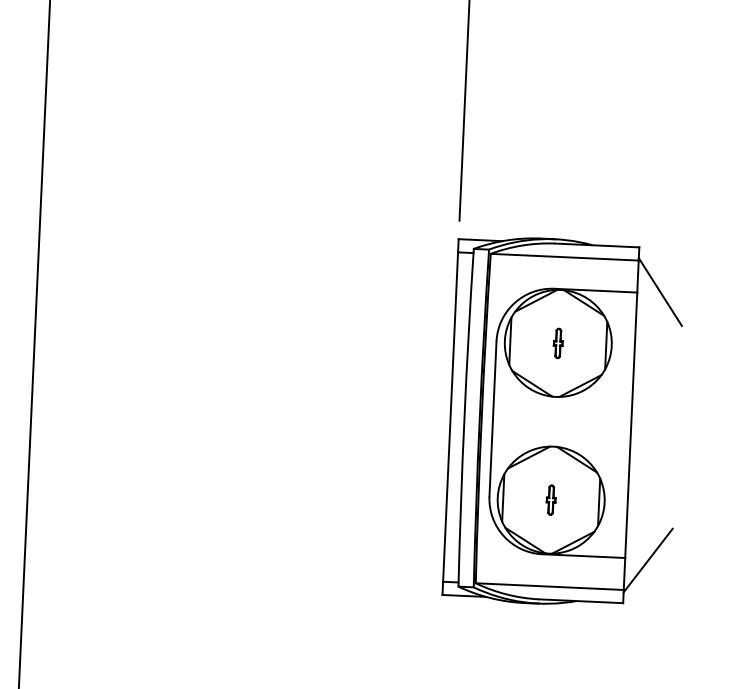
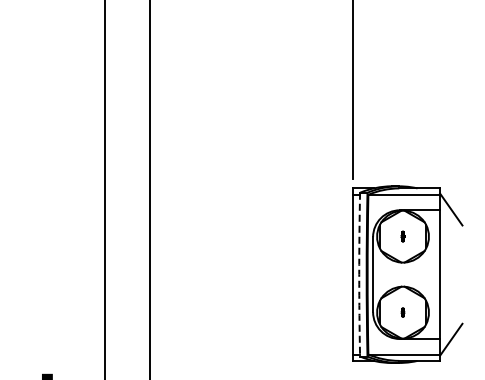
part: (557, 343) -> (402, 236), size x0.7
arc: (464, 417) -> (359, 274), solid -> dashed
part: (550, 499) -> (402, 312), size x0.6

